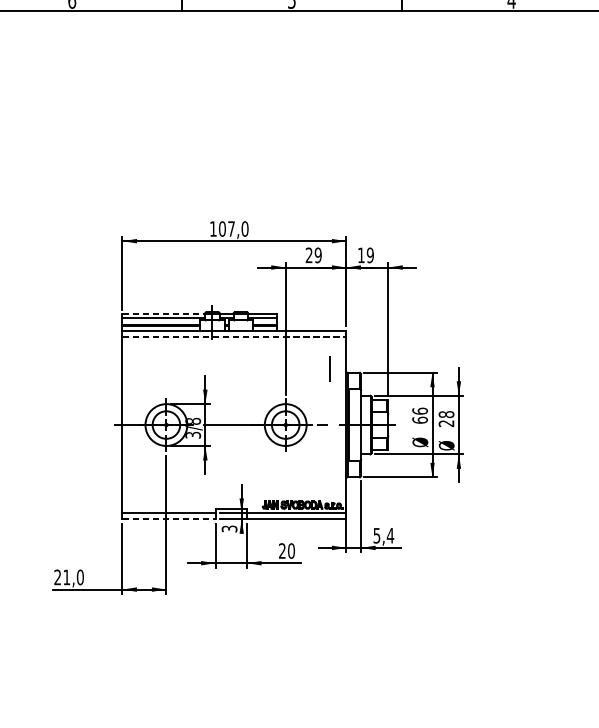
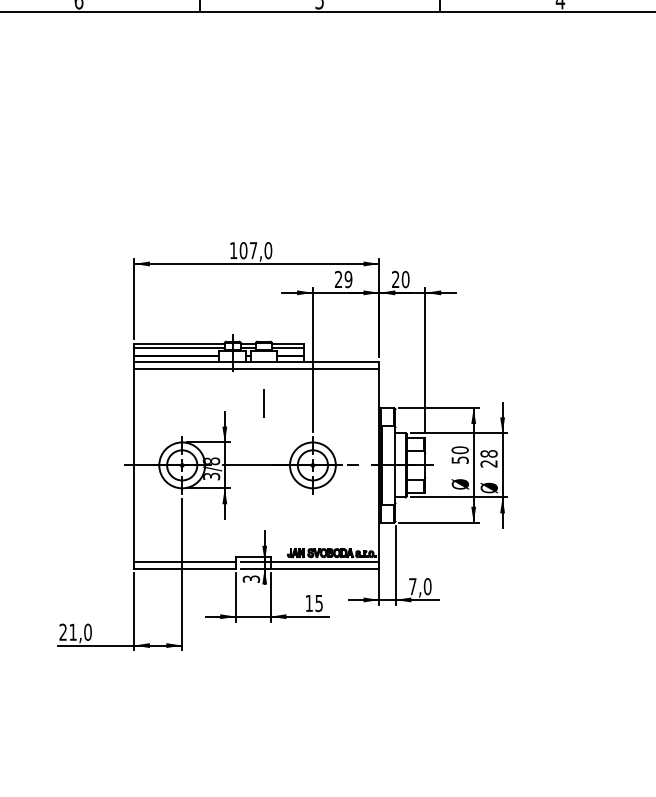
text: (365, 255) -> (400, 279), 19 -> 20
line: (163, 313) -> (179, 343), dashed -> solid
line: (234, 337) -> (256, 369), dashed -> solid
line: (330, 368) -> (263, 403), moved
text: (419, 415) -> (459, 454), 66 -> 50
line: (169, 519) -> (185, 568), dashed -> solid
text: (383, 535) -> (420, 586), 5,4 -> 7,0
text: (287, 551) -> (314, 603), 20 -> 15

